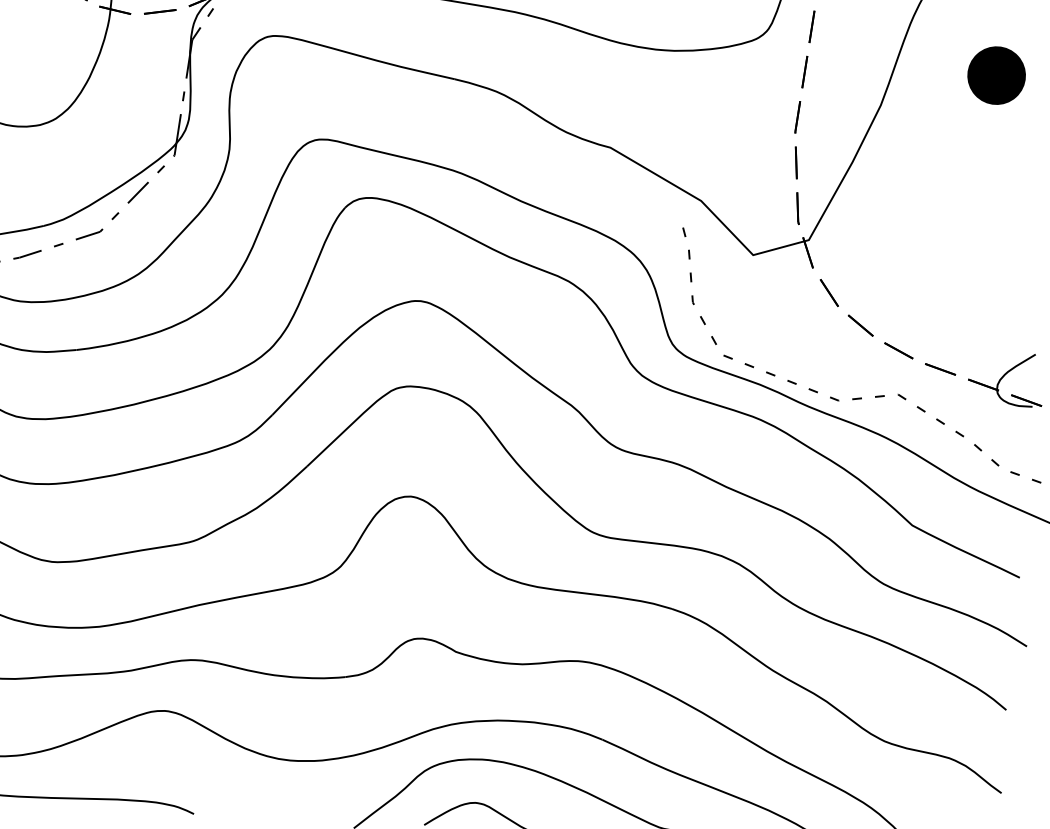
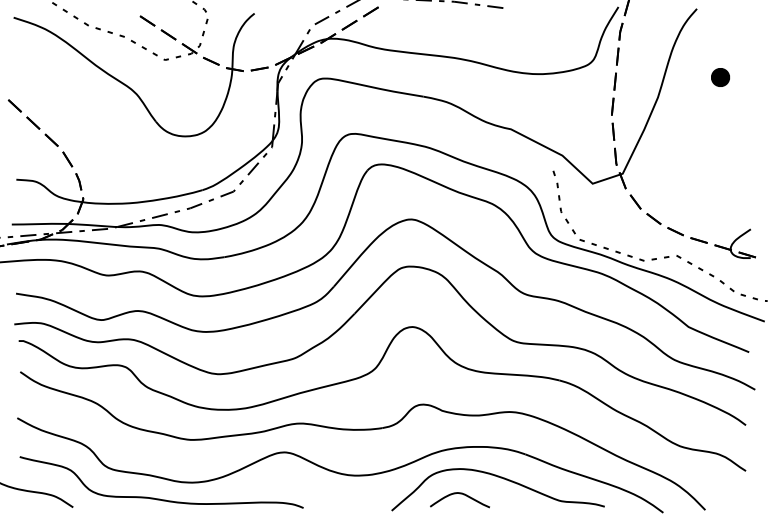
part: (996, 75) -> (720, 77), size x0.6

